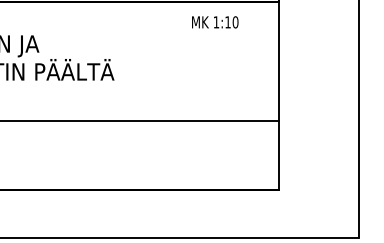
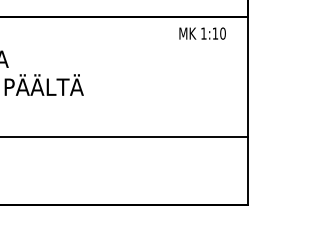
text: (215, 22) -> (202, 33), moved

